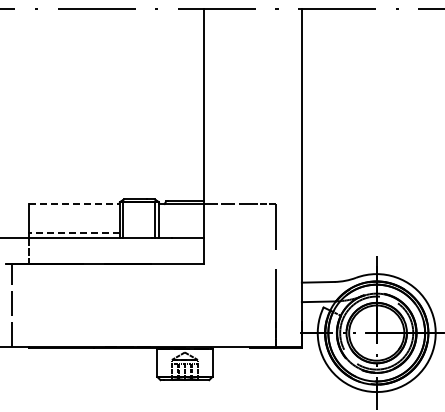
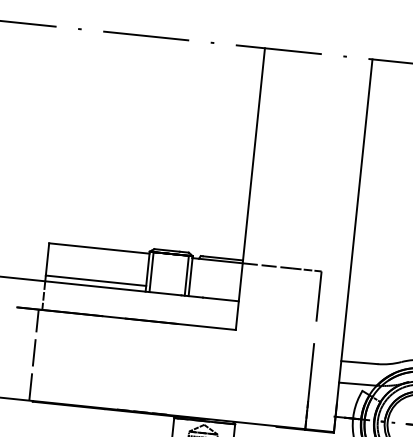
line: (74, 204) -> (99, 249), dashed -> solid
line: (73, 233) -> (95, 280), dashed -> solid
line: (11, 305) -> (33, 354), moved

